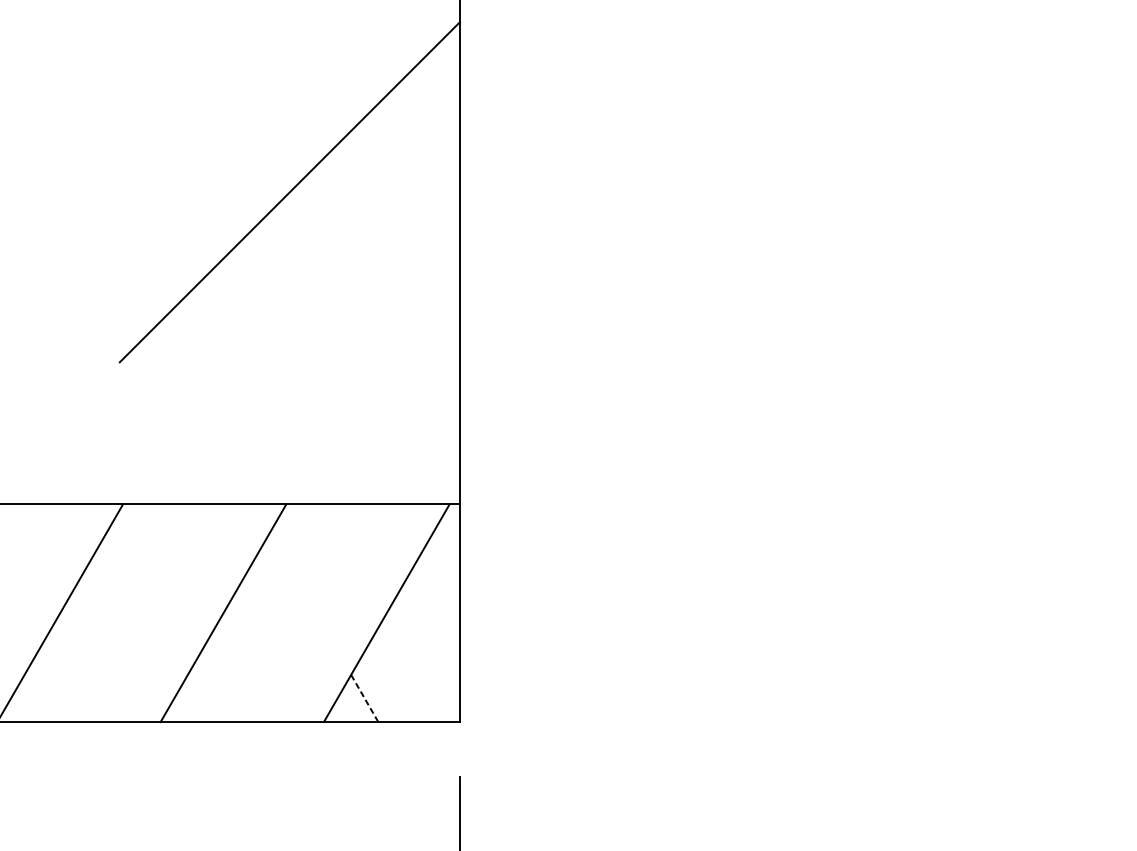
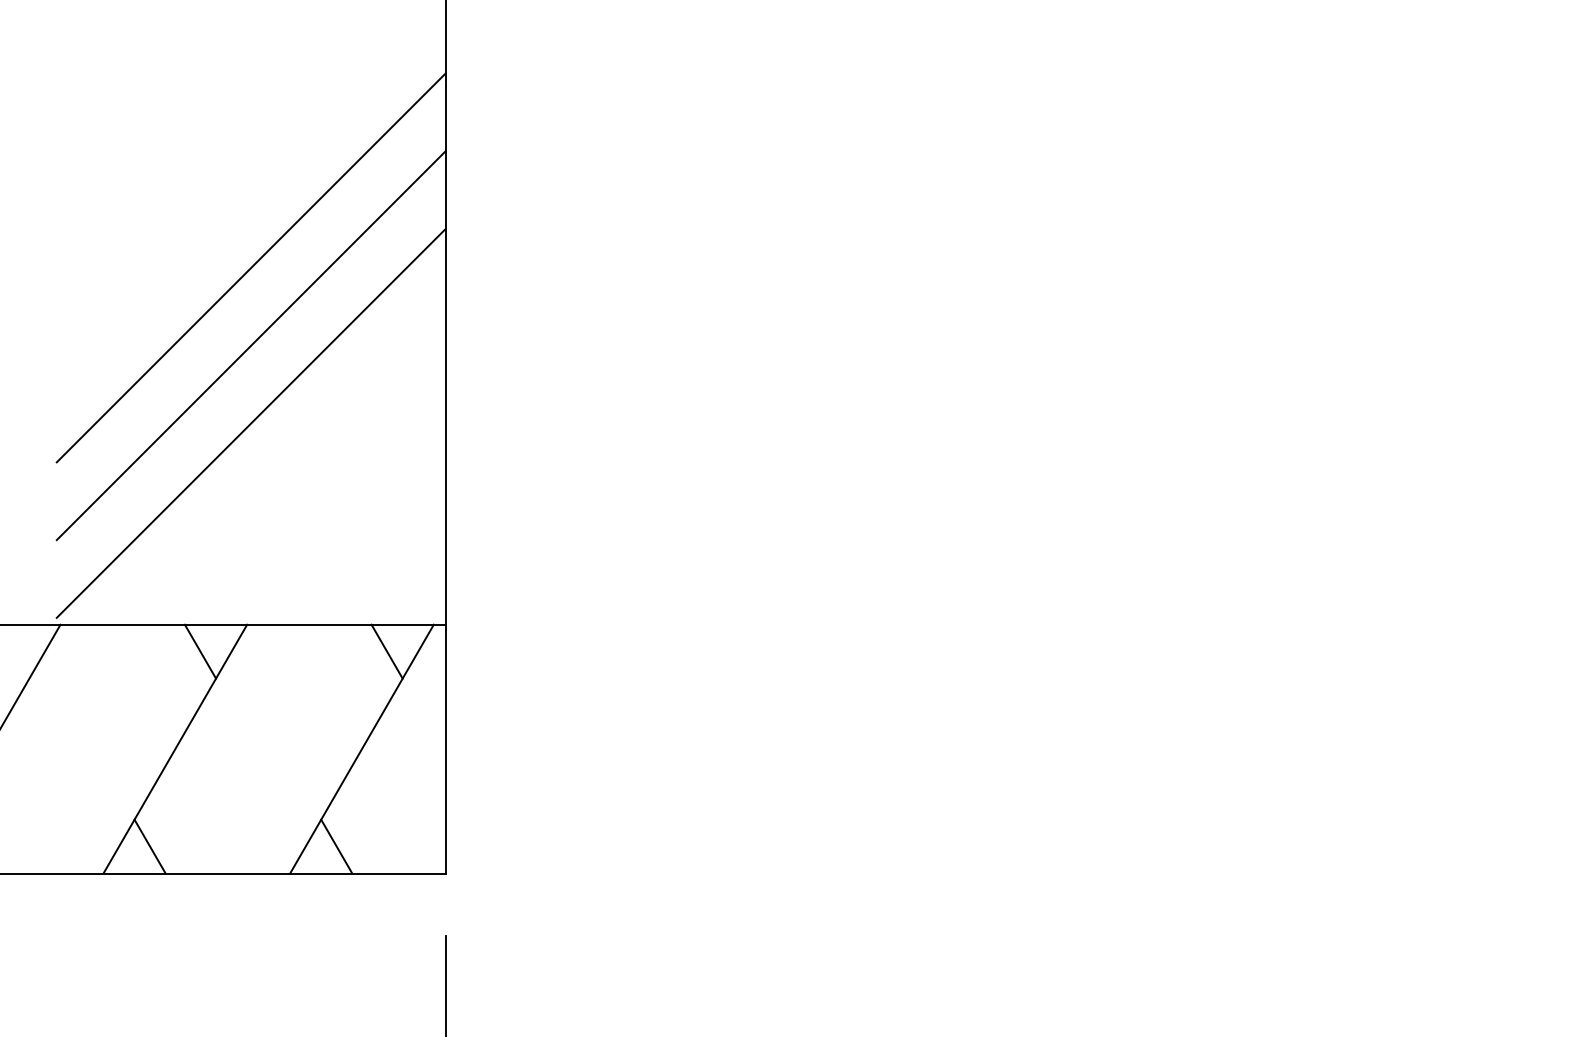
line: (289, 260) -> (250, 345), added
line: (289, 328) -> (250, 423), added
line: (245, 527) -> (200, 651), added
line: (408, 527) -> (386, 651), added
line: (200, 698) -> (149, 846), added
line: (365, 699) -> (337, 847), dashed -> solid

